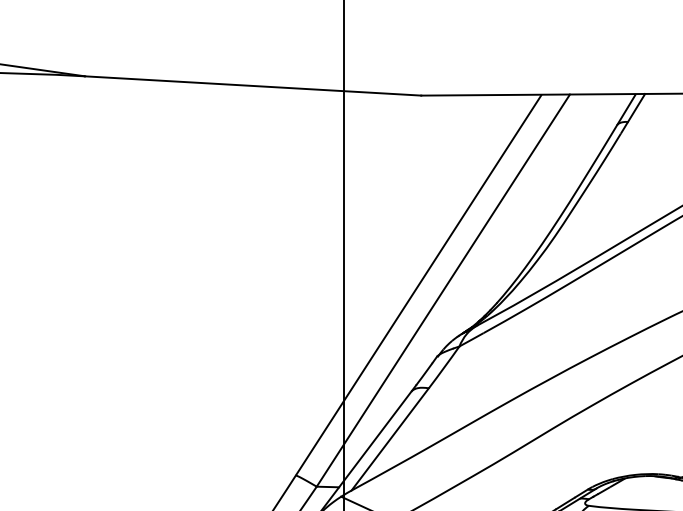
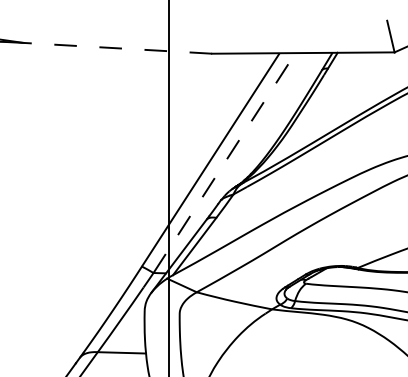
line: (252, 86) -> (117, 48), solid -> dashed
line: (443, 291) -> (224, 163), solid -> dashed

